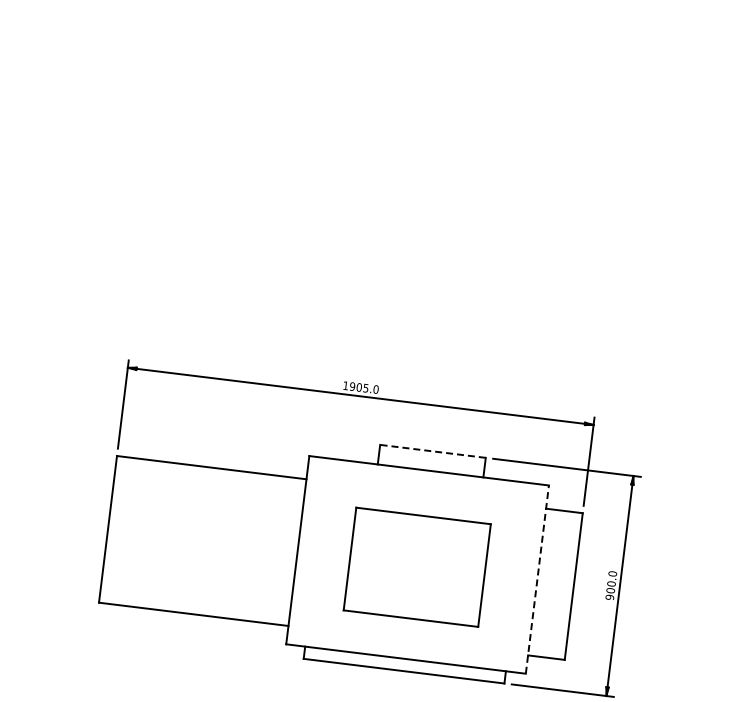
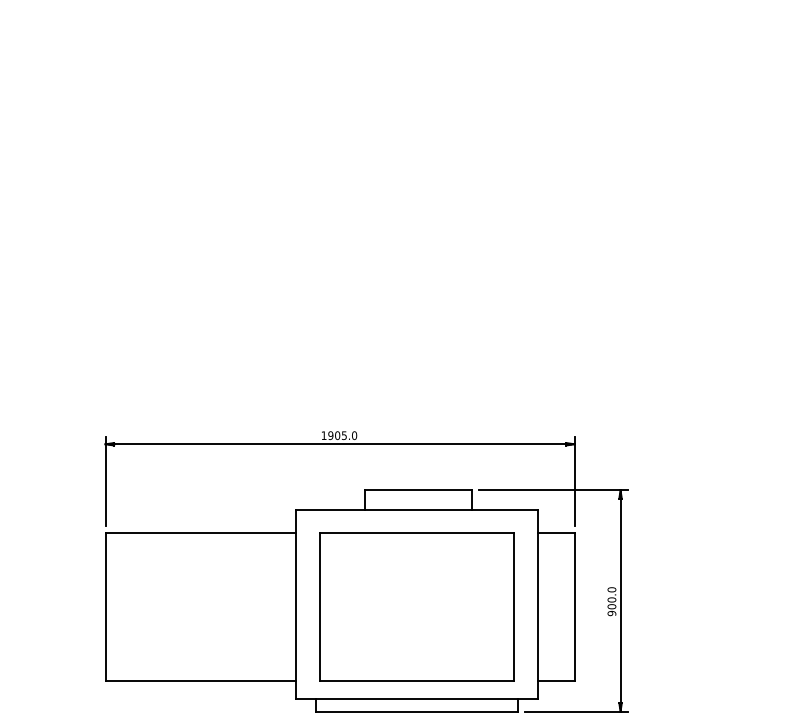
line: (432, 451) -> (418, 490), dashed -> solid
part: (416, 566) -> (416, 606), size x1.43
line: (537, 579) -> (537, 604), dashed -> solid

